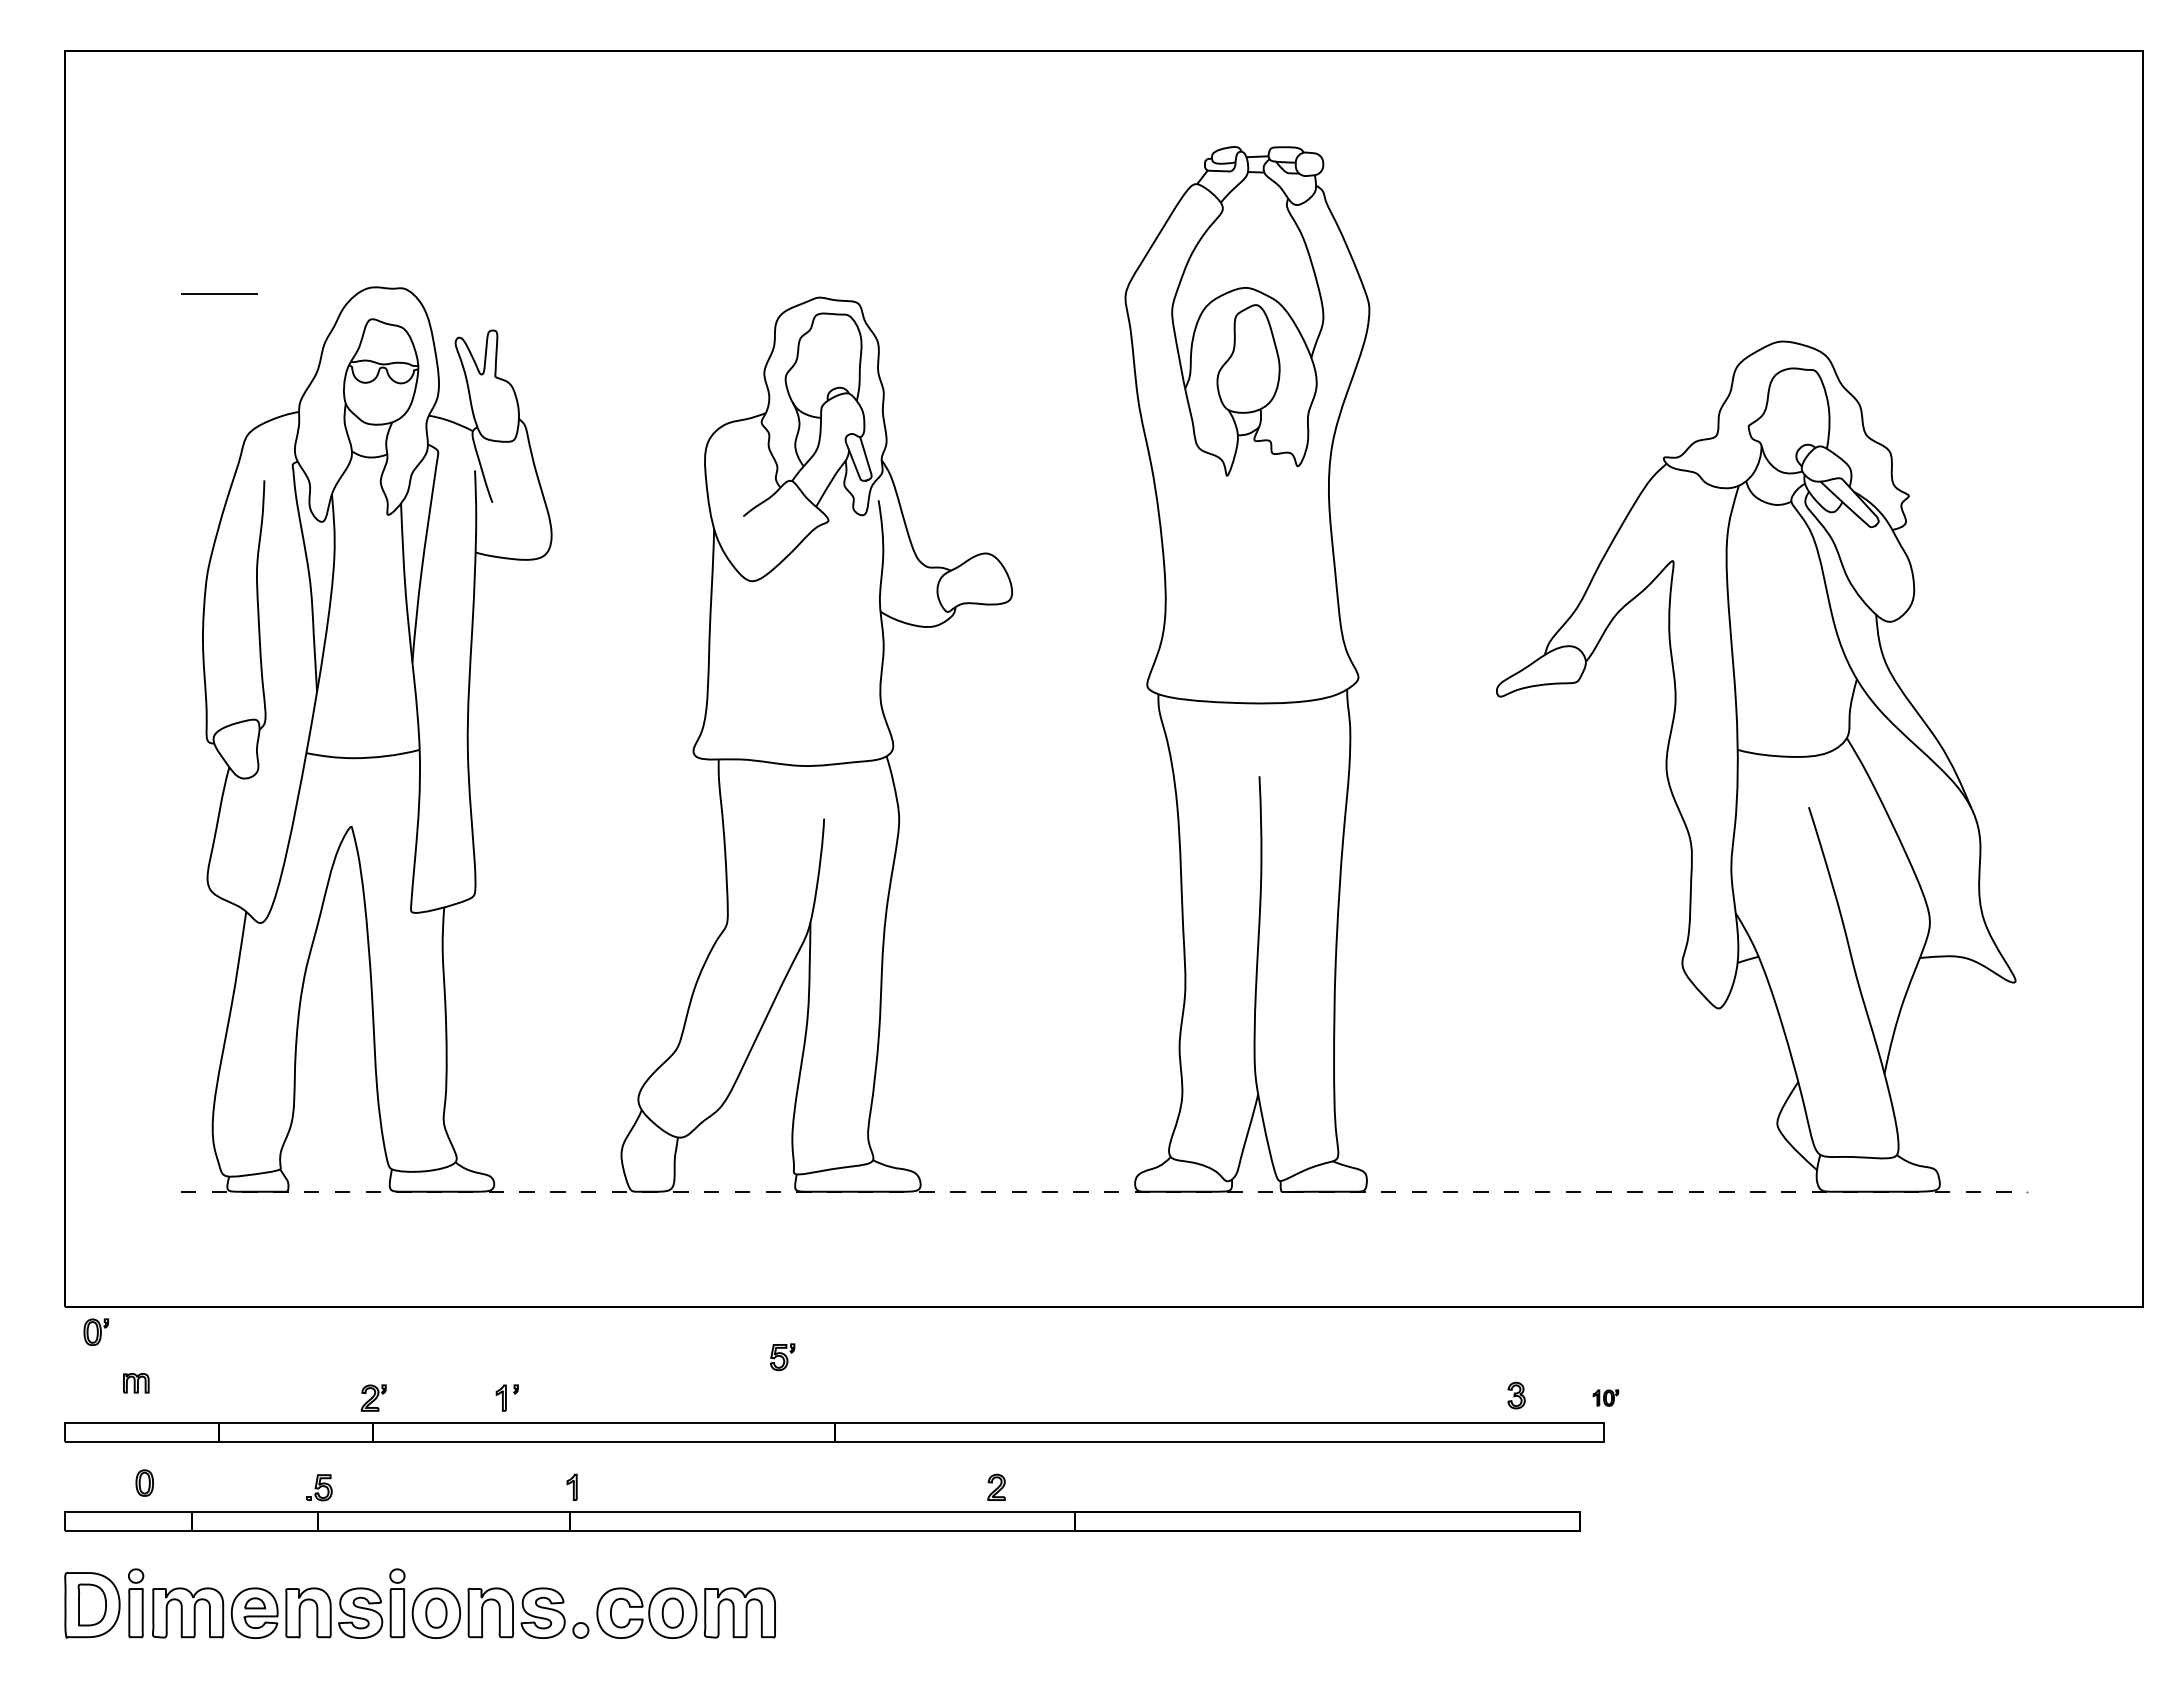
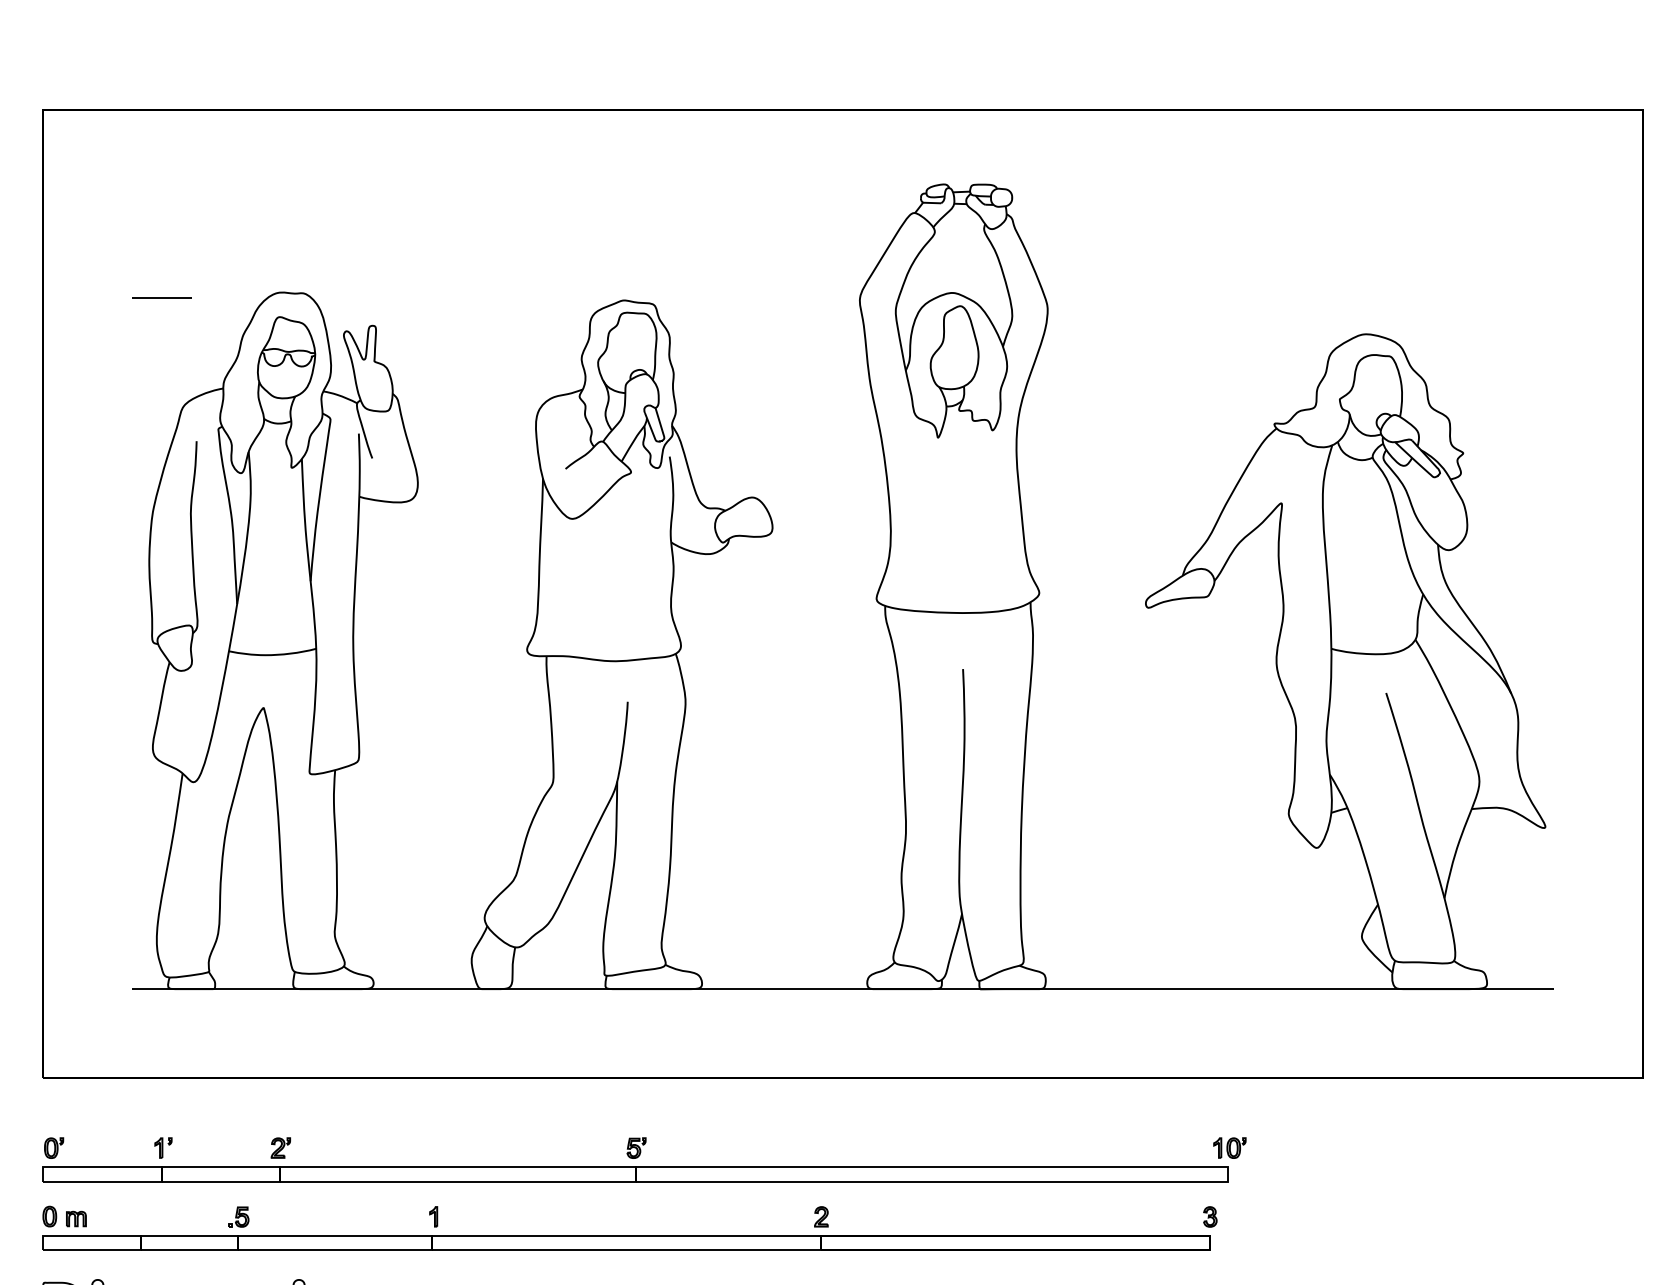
line: (1104, 1191) -> (843, 988), dashed -> solid
part: (96, 1331) -> (54, 1147), moved
part: (782, 1356) -> (636, 1147), moved
part: (136, 1383) -> (76, 1219), moved
part: (1516, 1395) -> (1210, 1216), moved
part: (506, 1397) -> (162, 1147), moved
part: (1605, 1397) -> (1229, 1147), size x1.67
part: (144, 1482) -> (49, 1216), moved
part: (996, 1486) -> (821, 1216), moved

